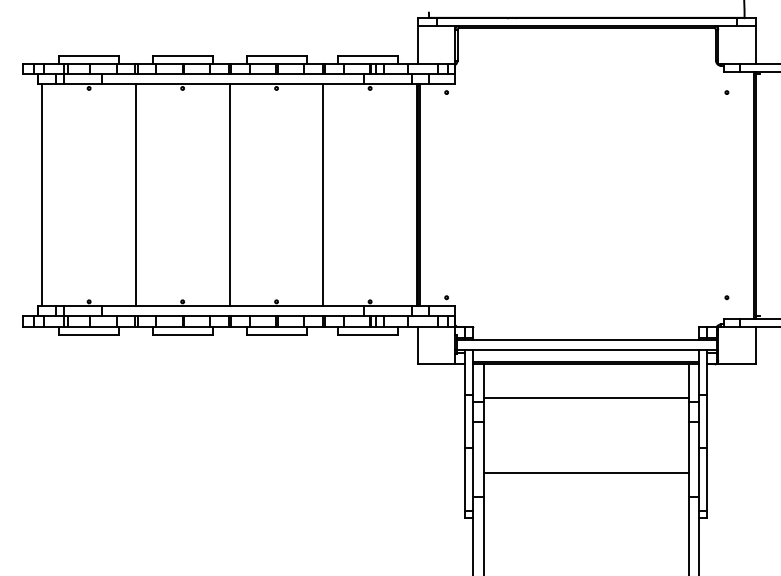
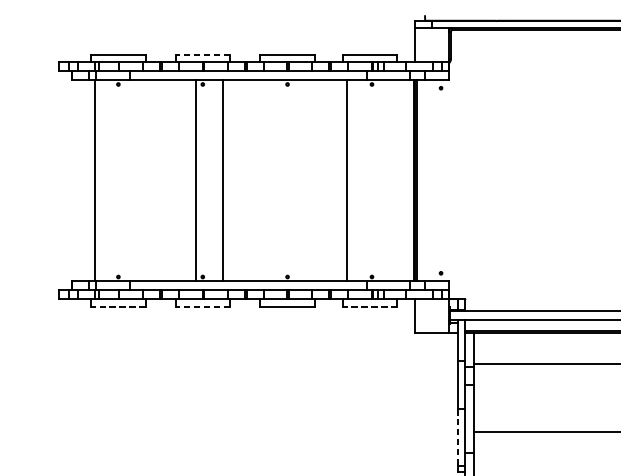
line: (182, 55) -> (202, 54), solid -> dashed
line: (42, 194) -> (95, 180), moved
line: (135, 194) -> (195, 180), moved
line: (229, 194) -> (222, 180), moved
line: (323, 194) -> (347, 180), moved
line: (88, 334) -> (117, 306), solid -> dashed
line: (182, 334) -> (202, 306), solid -> dashed
line: (367, 334) -> (369, 306), solid -> dashed
line: (465, 480) -> (458, 438), solid -> dashed

